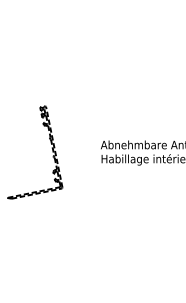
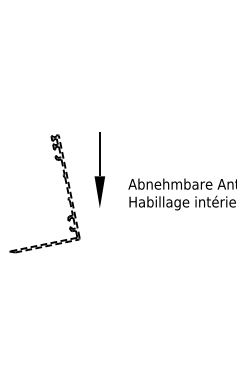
part: (78, 133) -> (99, 169), added

